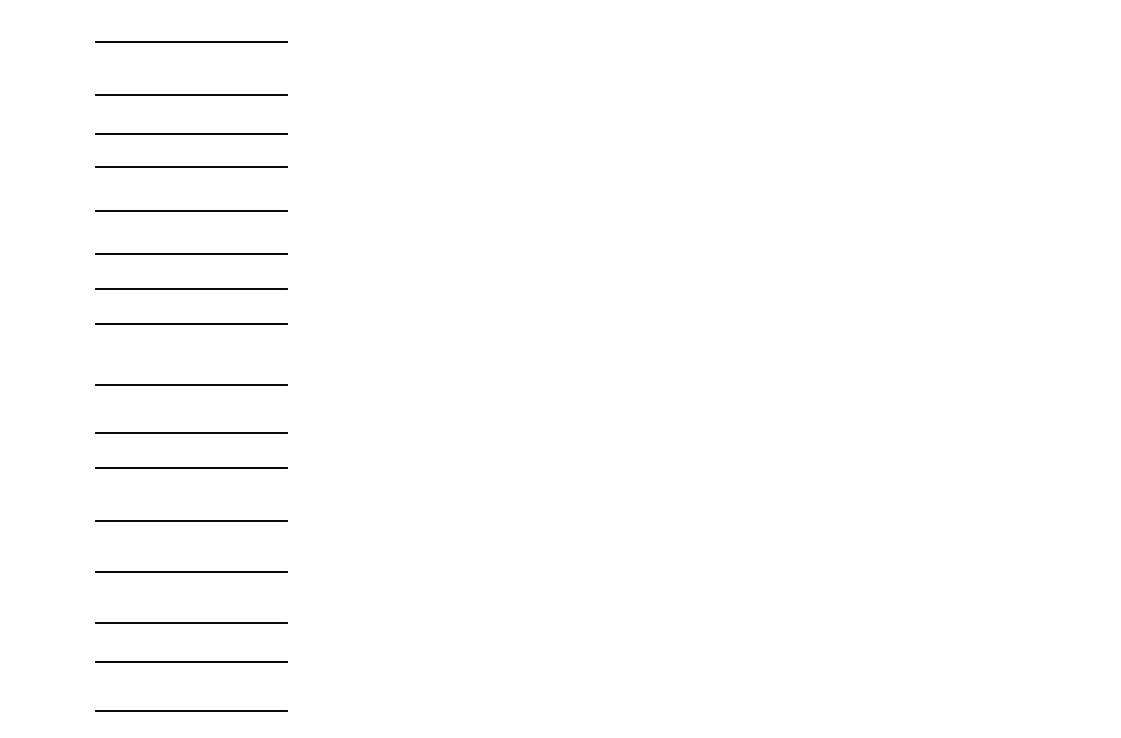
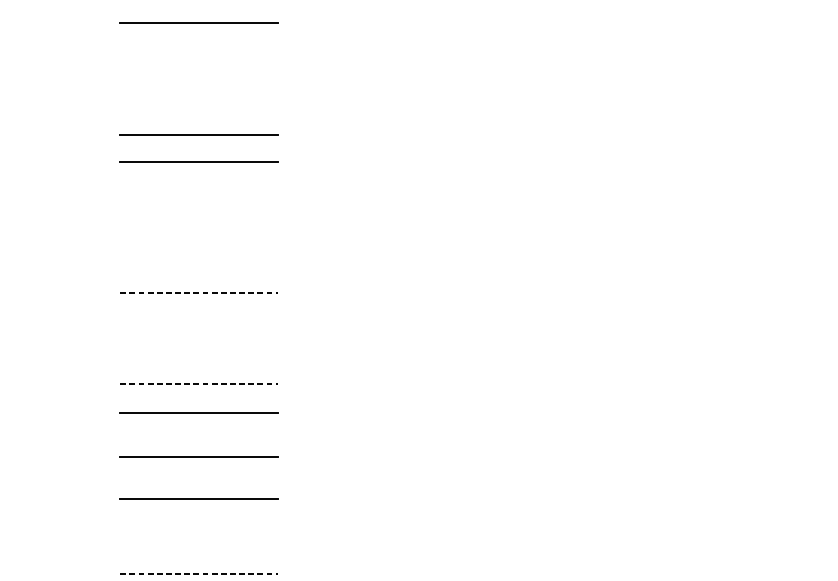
line: (191, 42) -> (199, 59), removed
line: (191, 95) -> (199, 103), removed
line: (191, 210) -> (199, 198), removed
line: (191, 253) -> (199, 234), removed
line: (191, 288) -> (199, 263), removed
line: (191, 324) -> (199, 293), solid -> dashed
line: (191, 384) -> (199, 343), removed
line: (191, 433) -> (199, 383), solid -> dashed
line: (191, 623) -> (199, 541), removed
line: (191, 661) -> (199, 573), solid -> dashed

